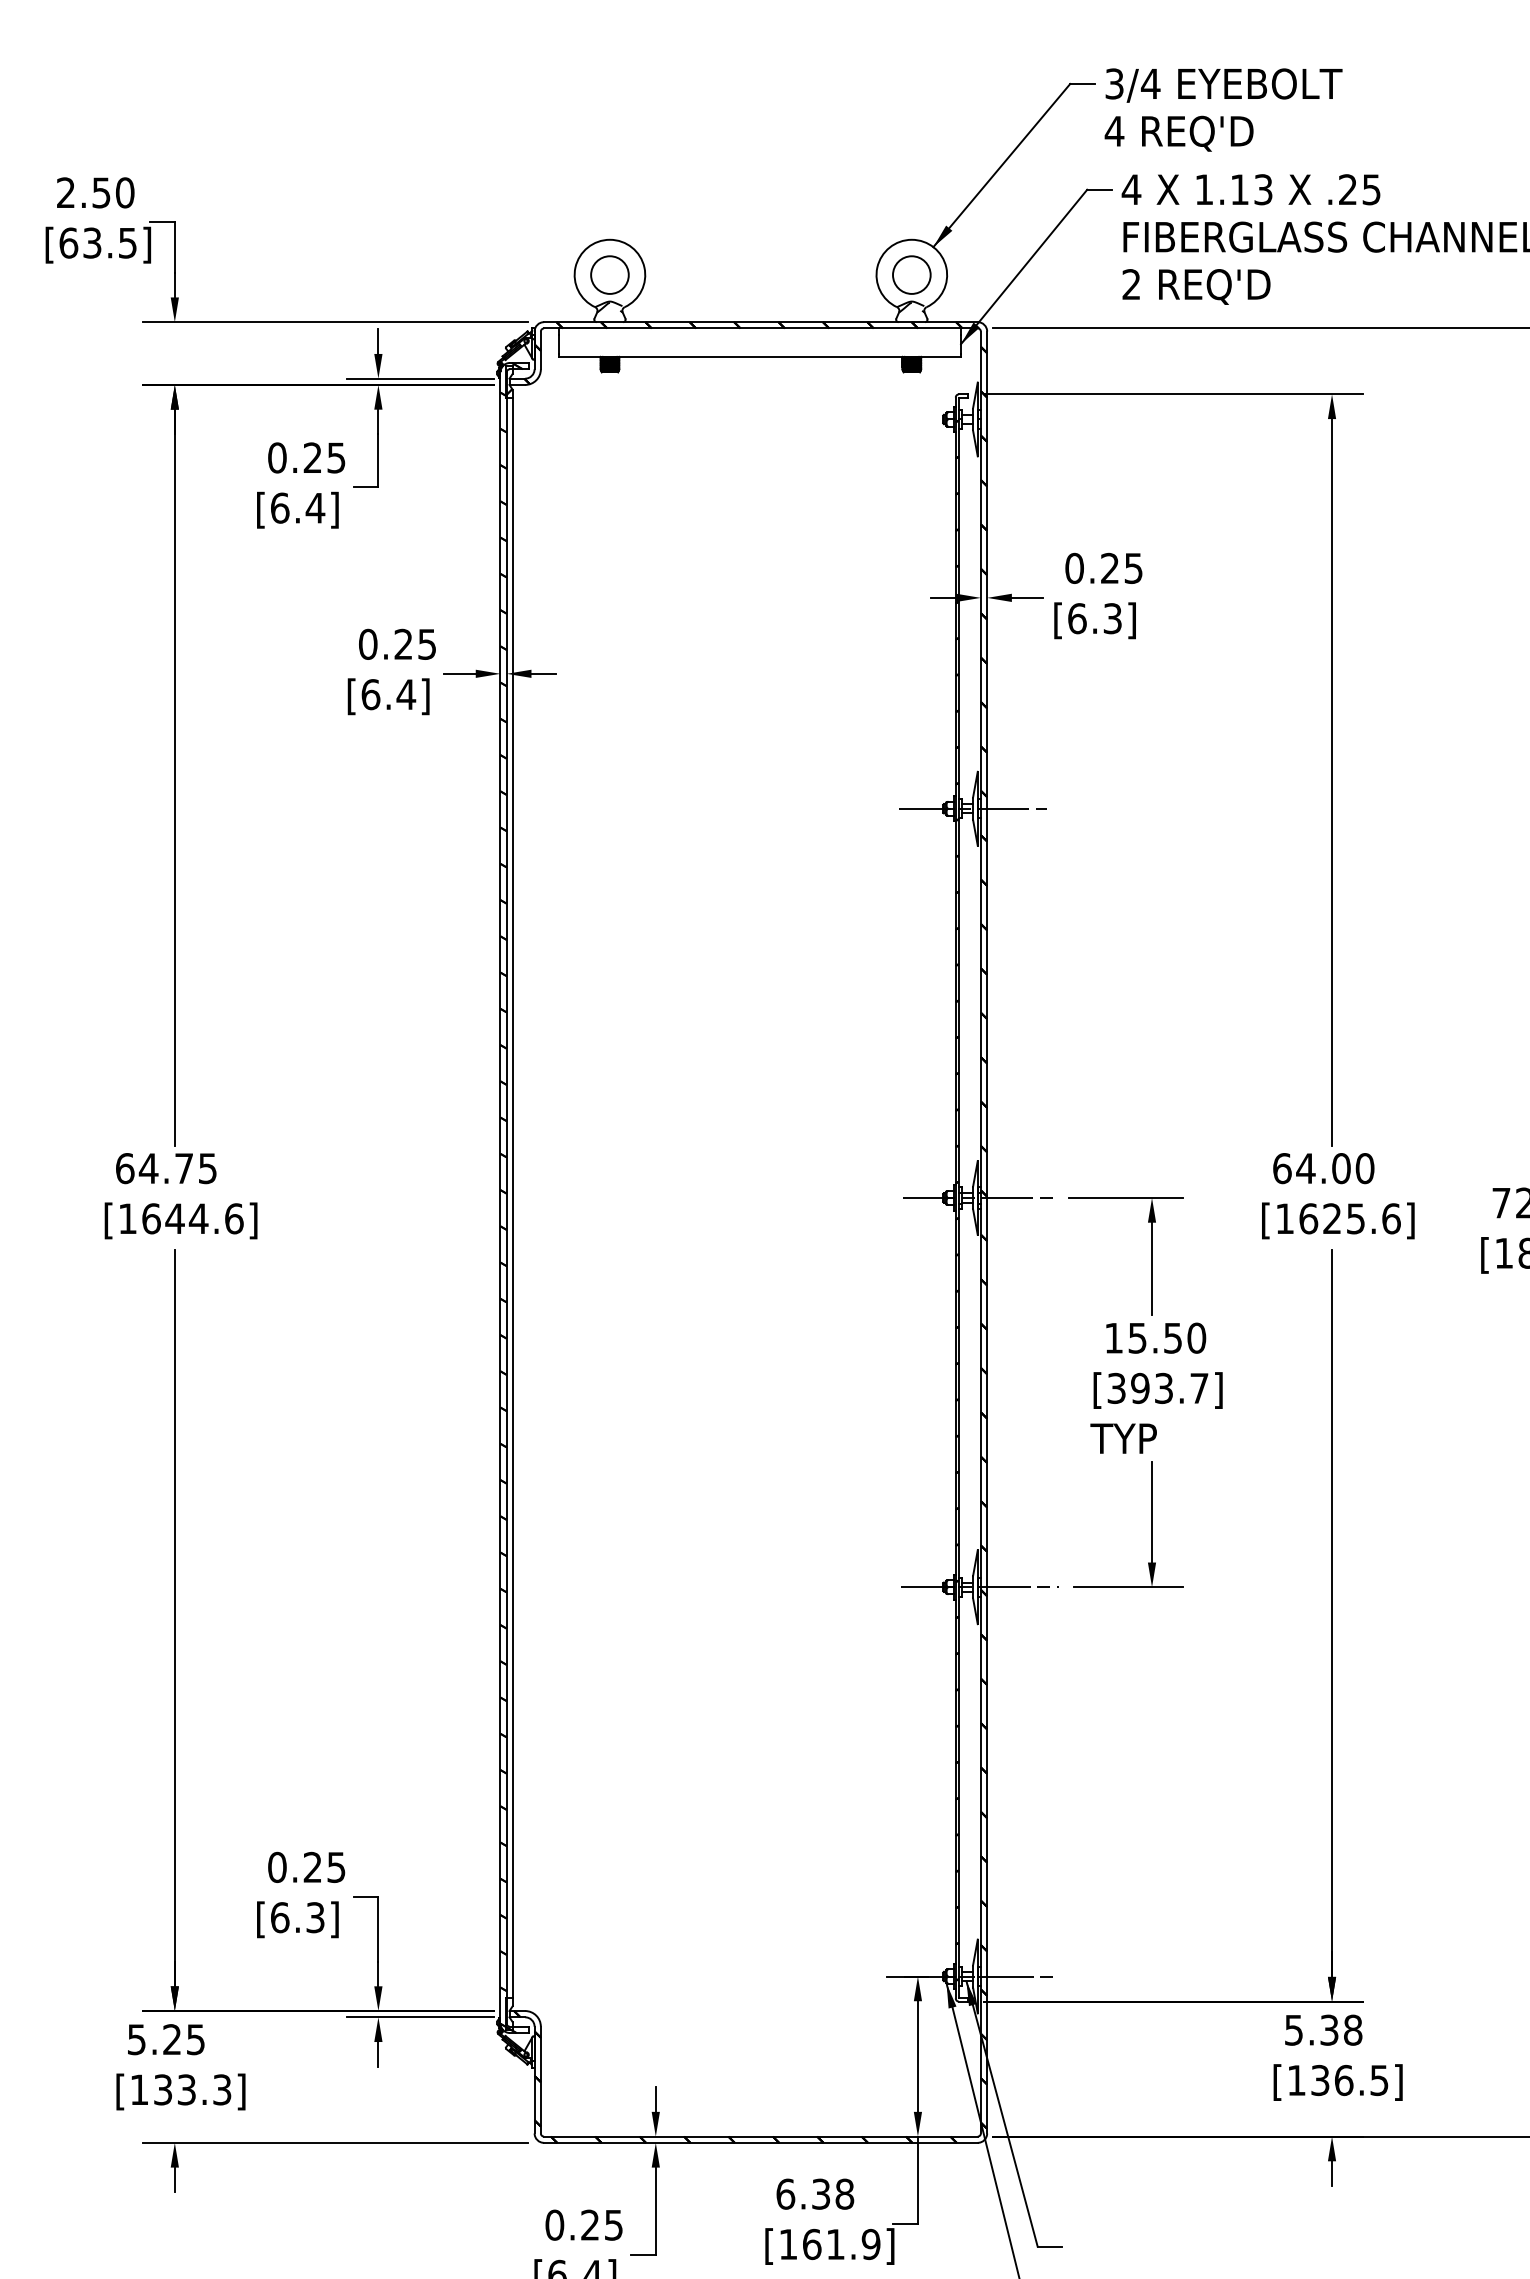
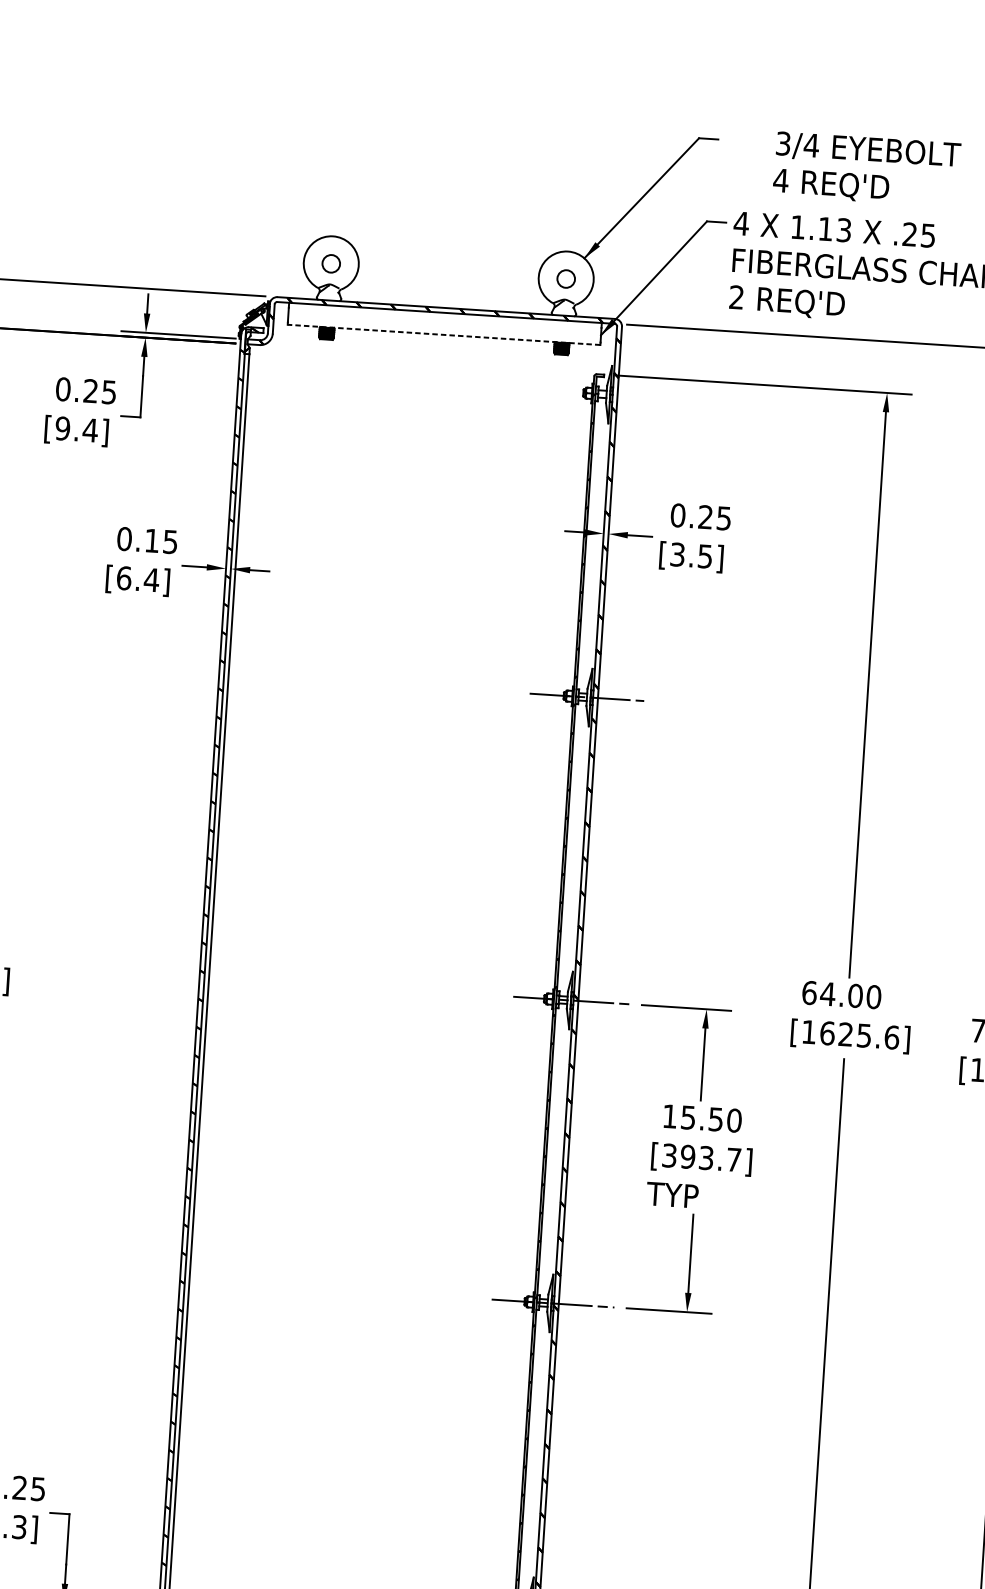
text: (1223, 109) -> (866, 169), moved
circle: (609, 274) -> (330, 263), size x0.6
circle: (911, 274) -> (565, 278), size x0.6
line: (760, 356) -> (444, 334), solid -> dashed
text: (279, 507) -> (62, 428), [6.4] -> [9.4]
text: (1094, 618) -> (691, 555), [6.3] -> [3.5]
text: (403, 643) -> (152, 540), 0.25 -> 0.15

